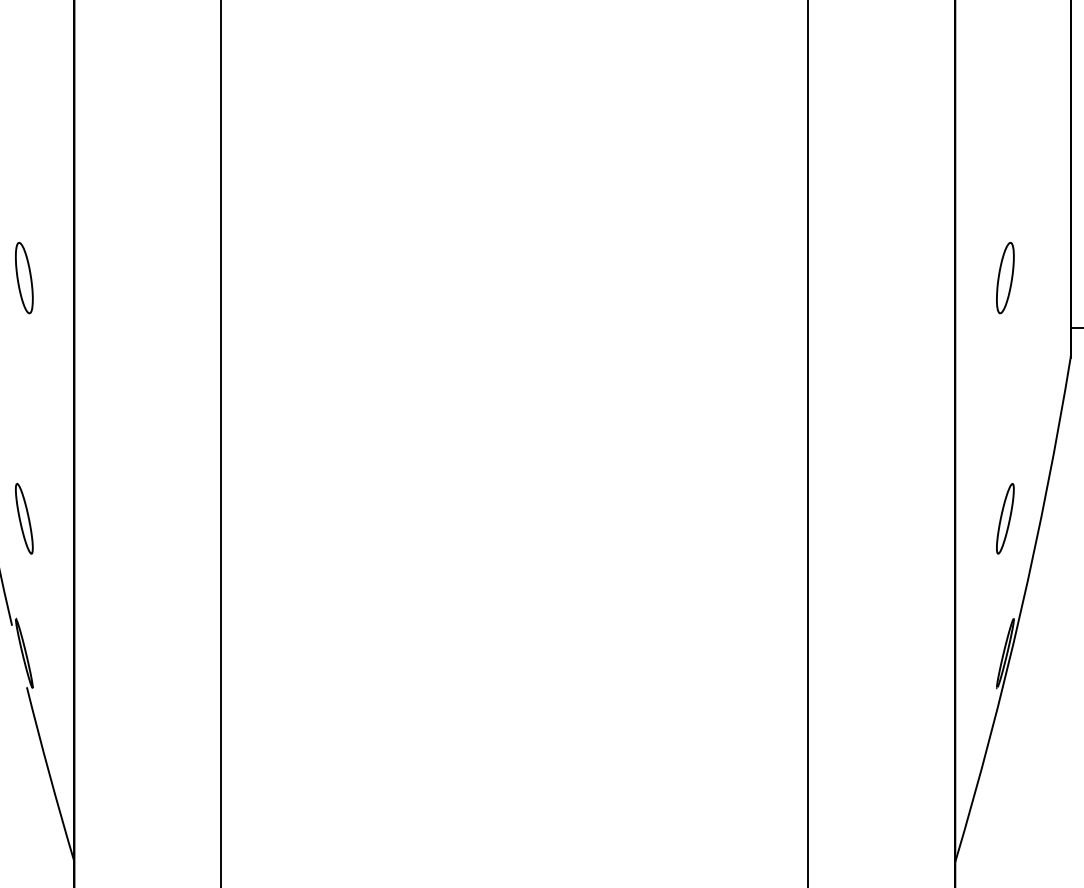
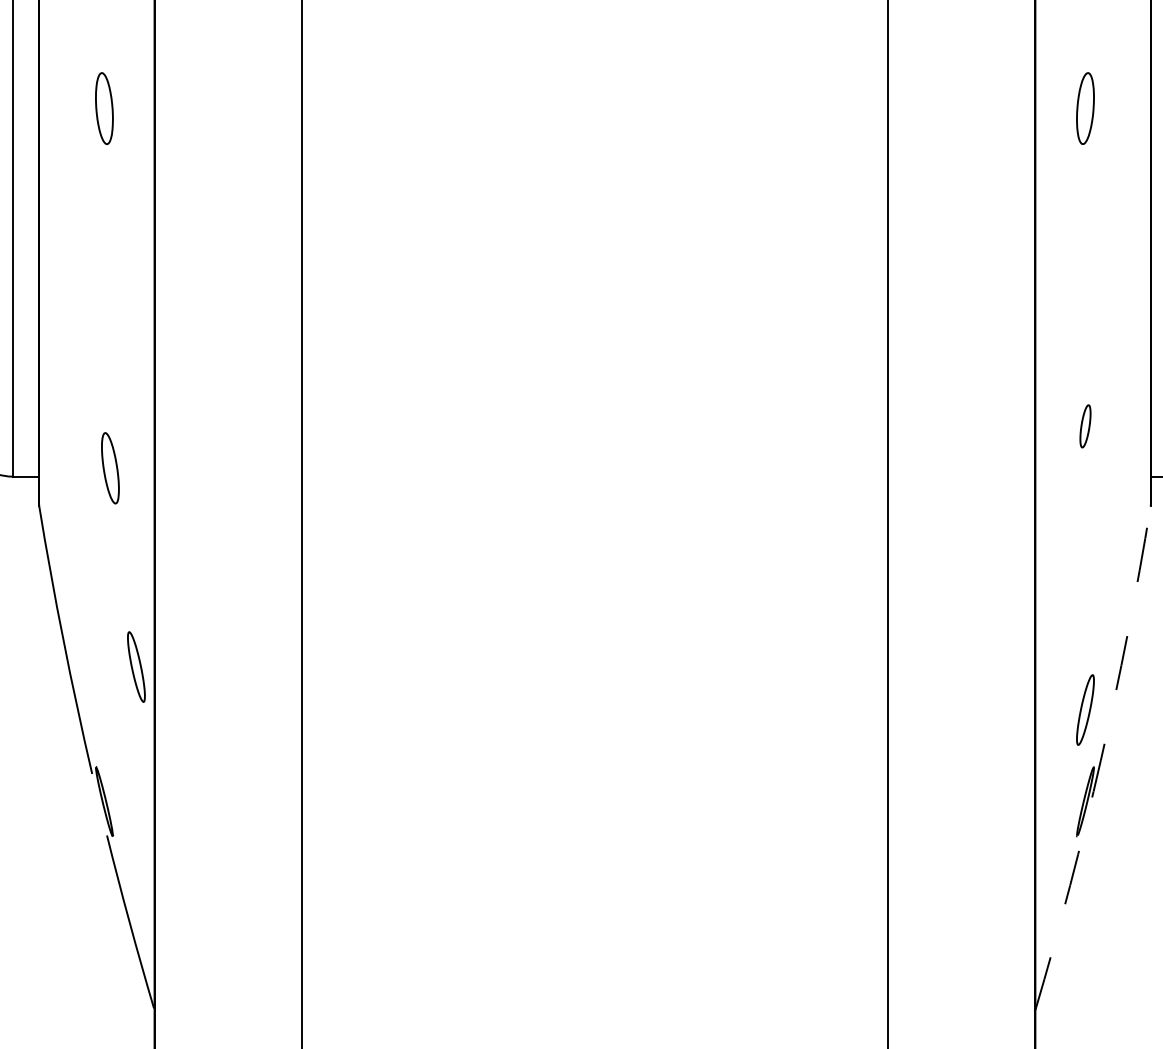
part: (24, 278) -> (110, 468), moved
part: (1005, 278) -> (1085, 426), size x0.6
part: (24, 518) -> (136, 666), moved
part: (1005, 518) -> (1085, 709), moved
arc: (1020, 612) -> (1100, 760), solid -> dashed

